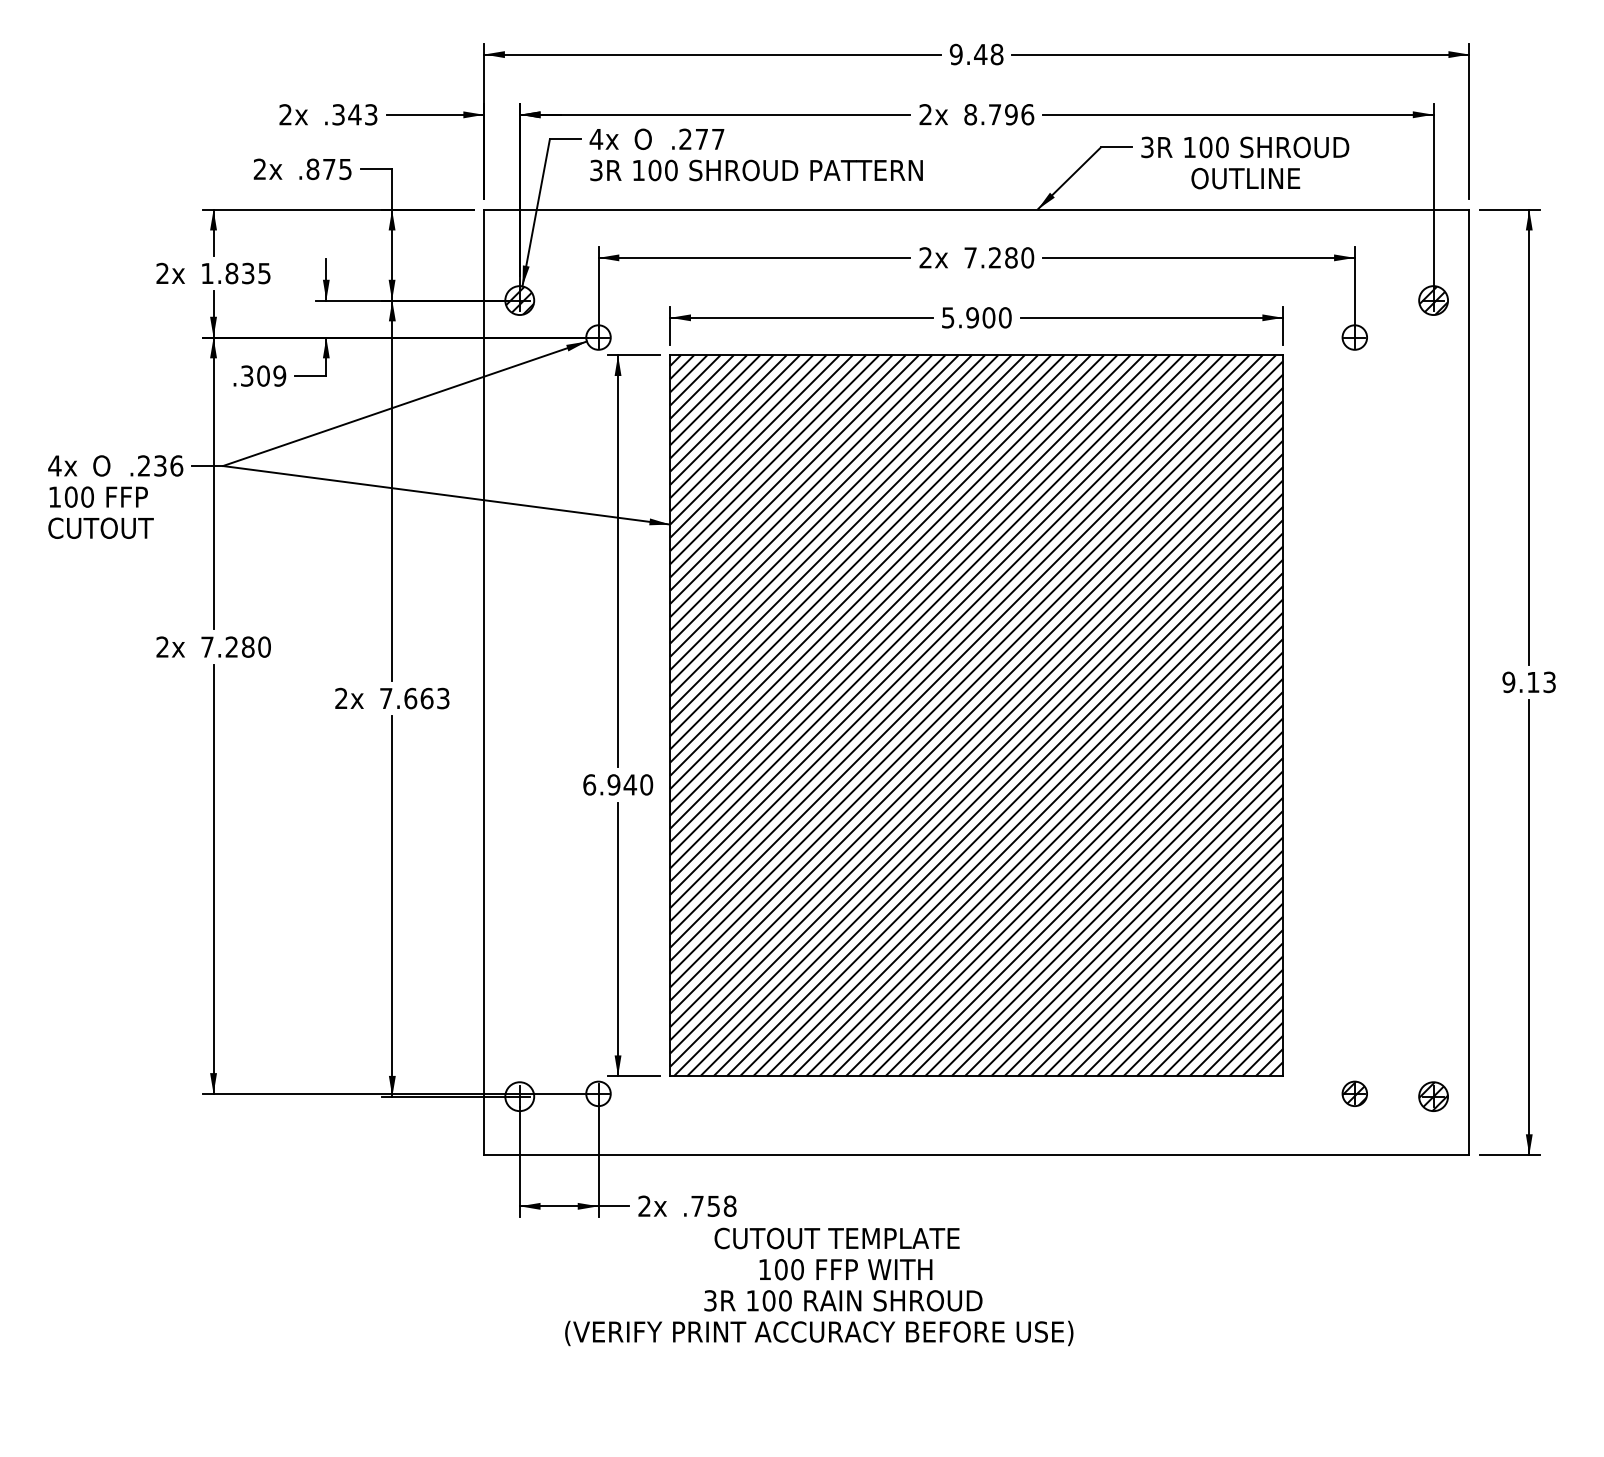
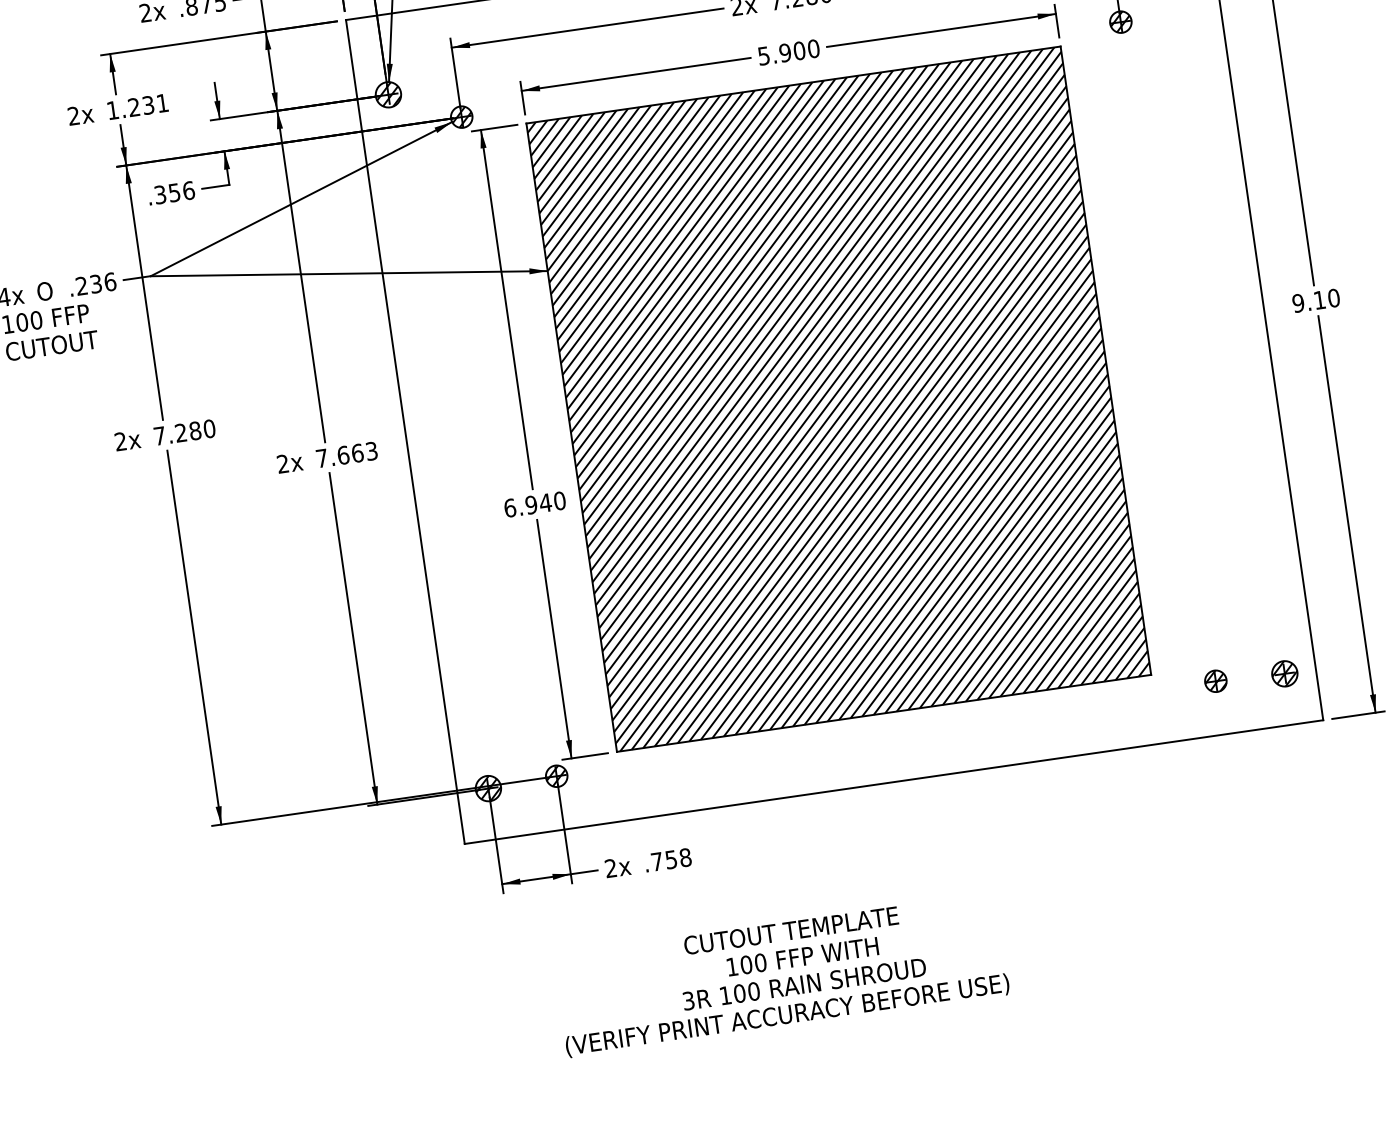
text: (247, 273) -> (147, 105), 1.835 -> 1.231
hatch: (1354, 336) -> (1120, 21), added
hatch: (598, 337) -> (461, 117), added
text: (271, 375) -> (181, 191), .309 -> .356
text: (1549, 682) -> (1333, 298), 9.13 -> 9.10
hatch: (597, 1093) -> (555, 776), added
hatch: (519, 1096) -> (488, 788), added
text: (819, 1286) -> (781, 974), moved

